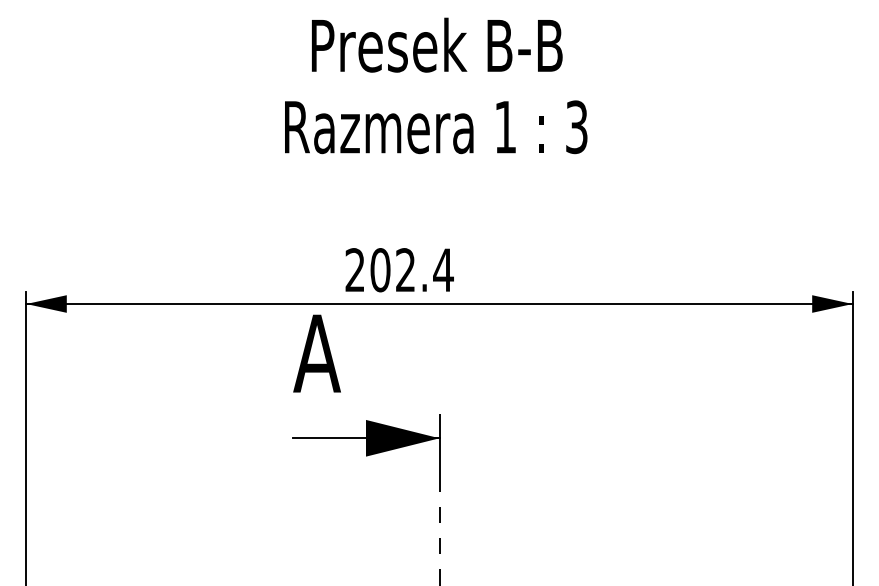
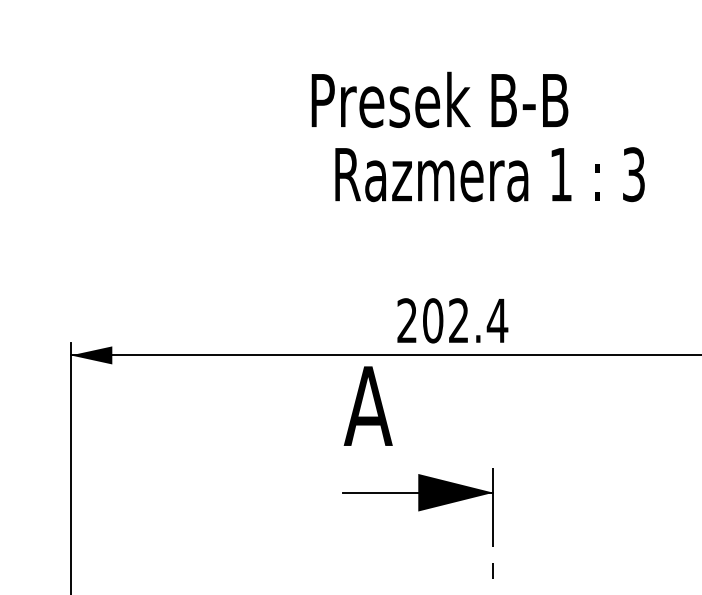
text: (437, 44) -> (440, 99), moved

